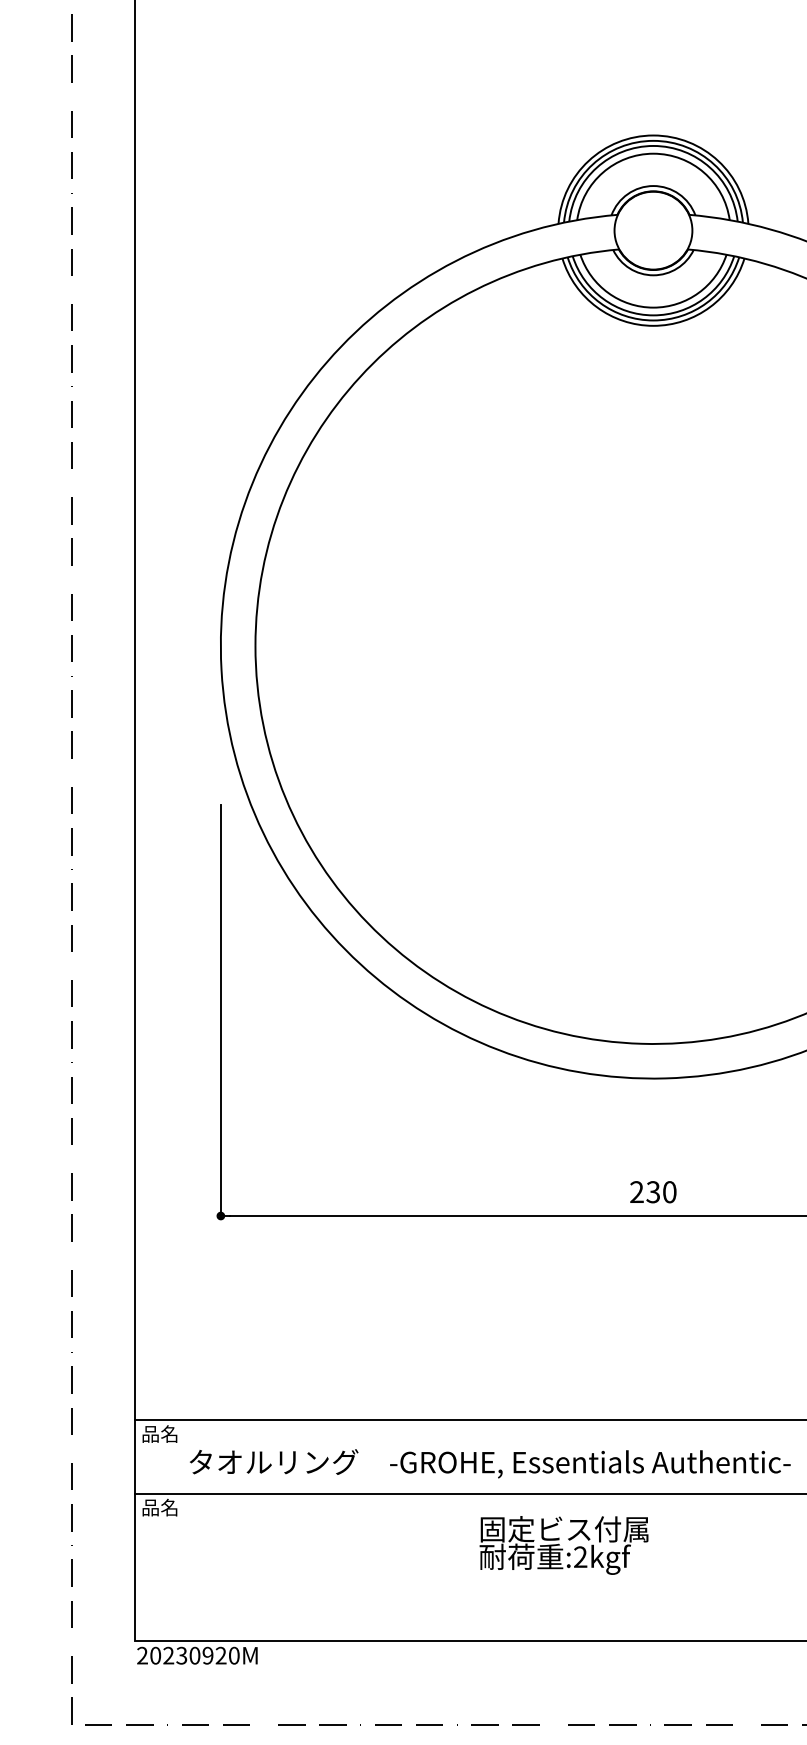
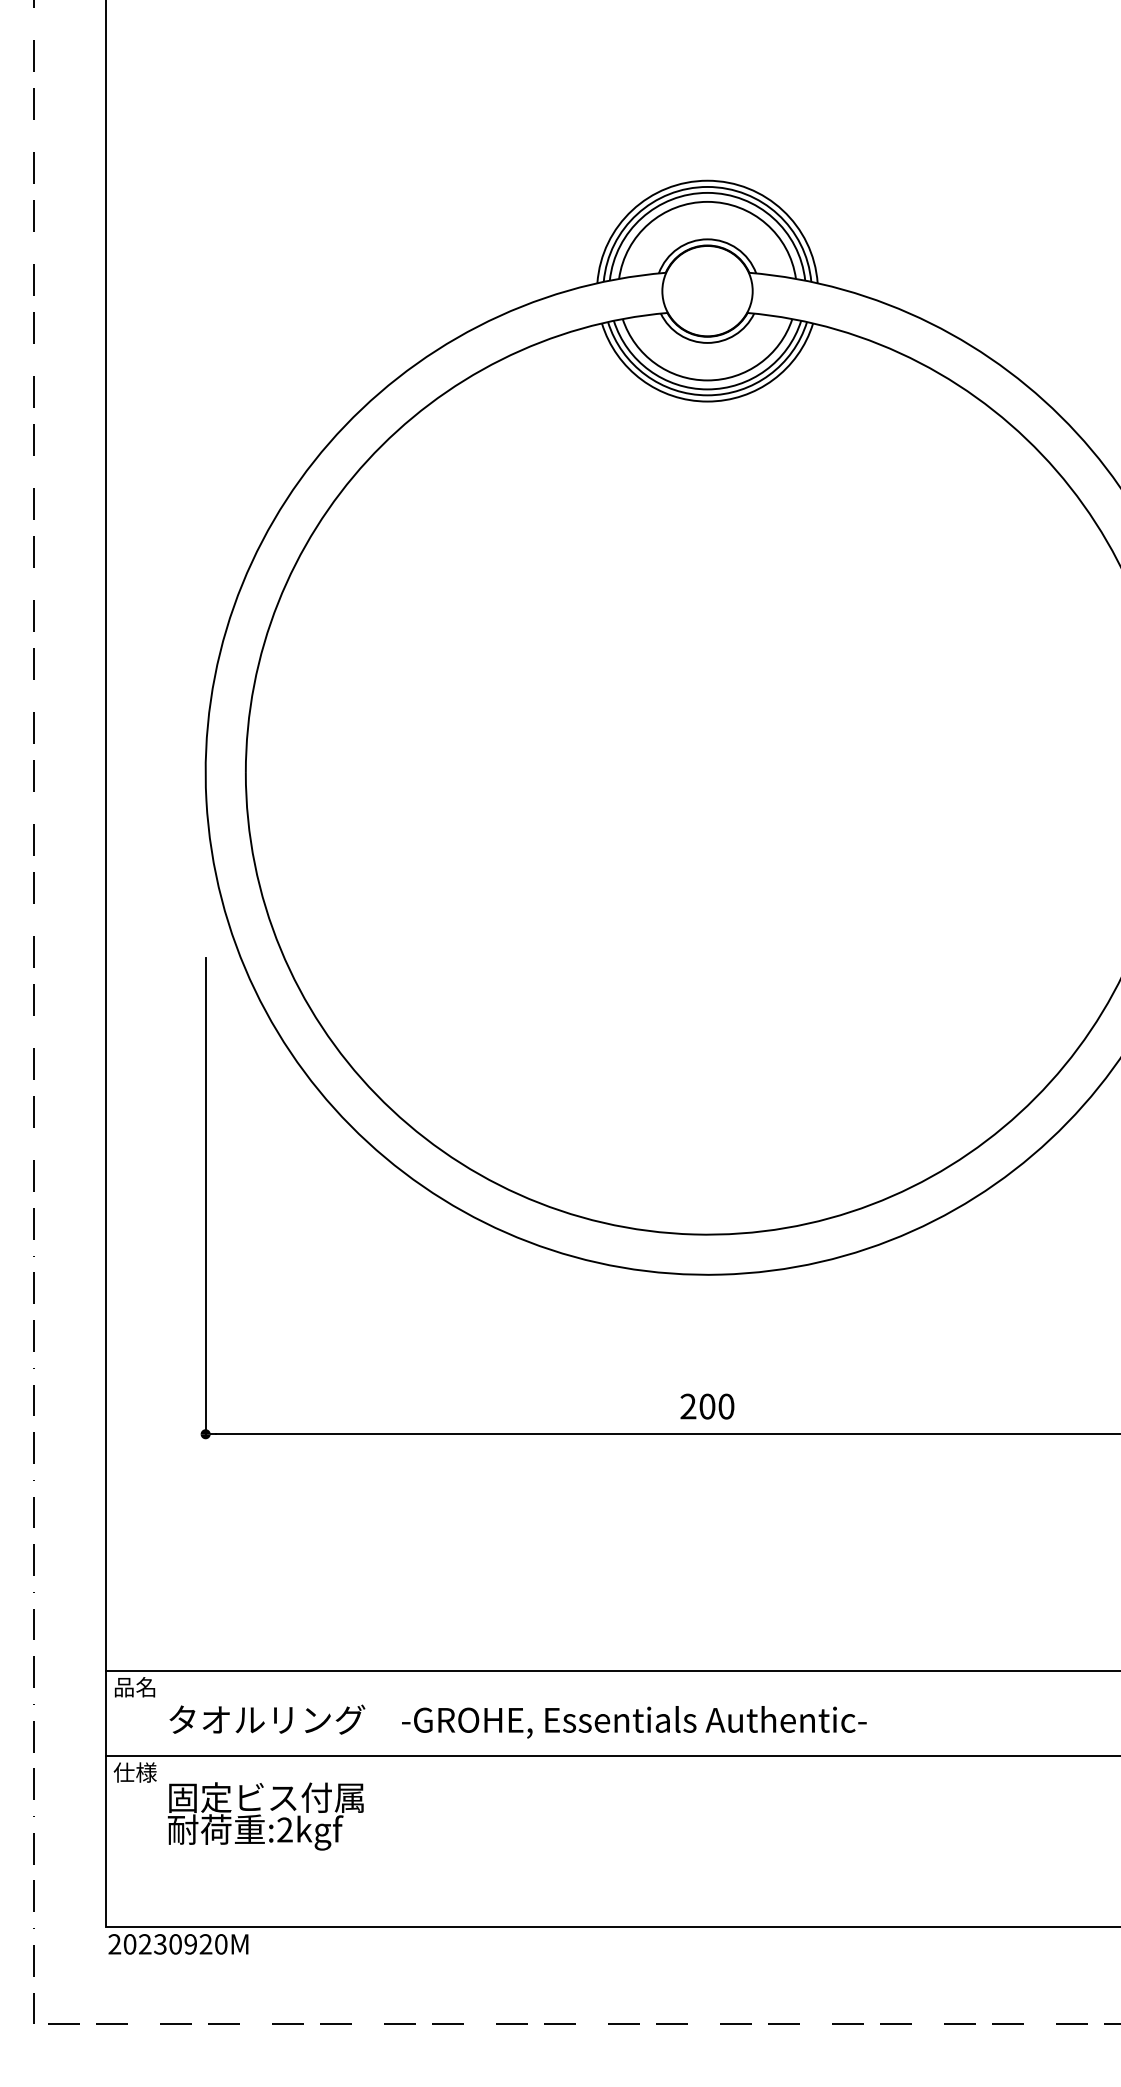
text: (653, 1192) -> (707, 1406), 230 -> 200
text: (159, 1507) -> (134, 1772), 品名 -> 仕様
text: (563, 1545) -> (265, 1816), moved

